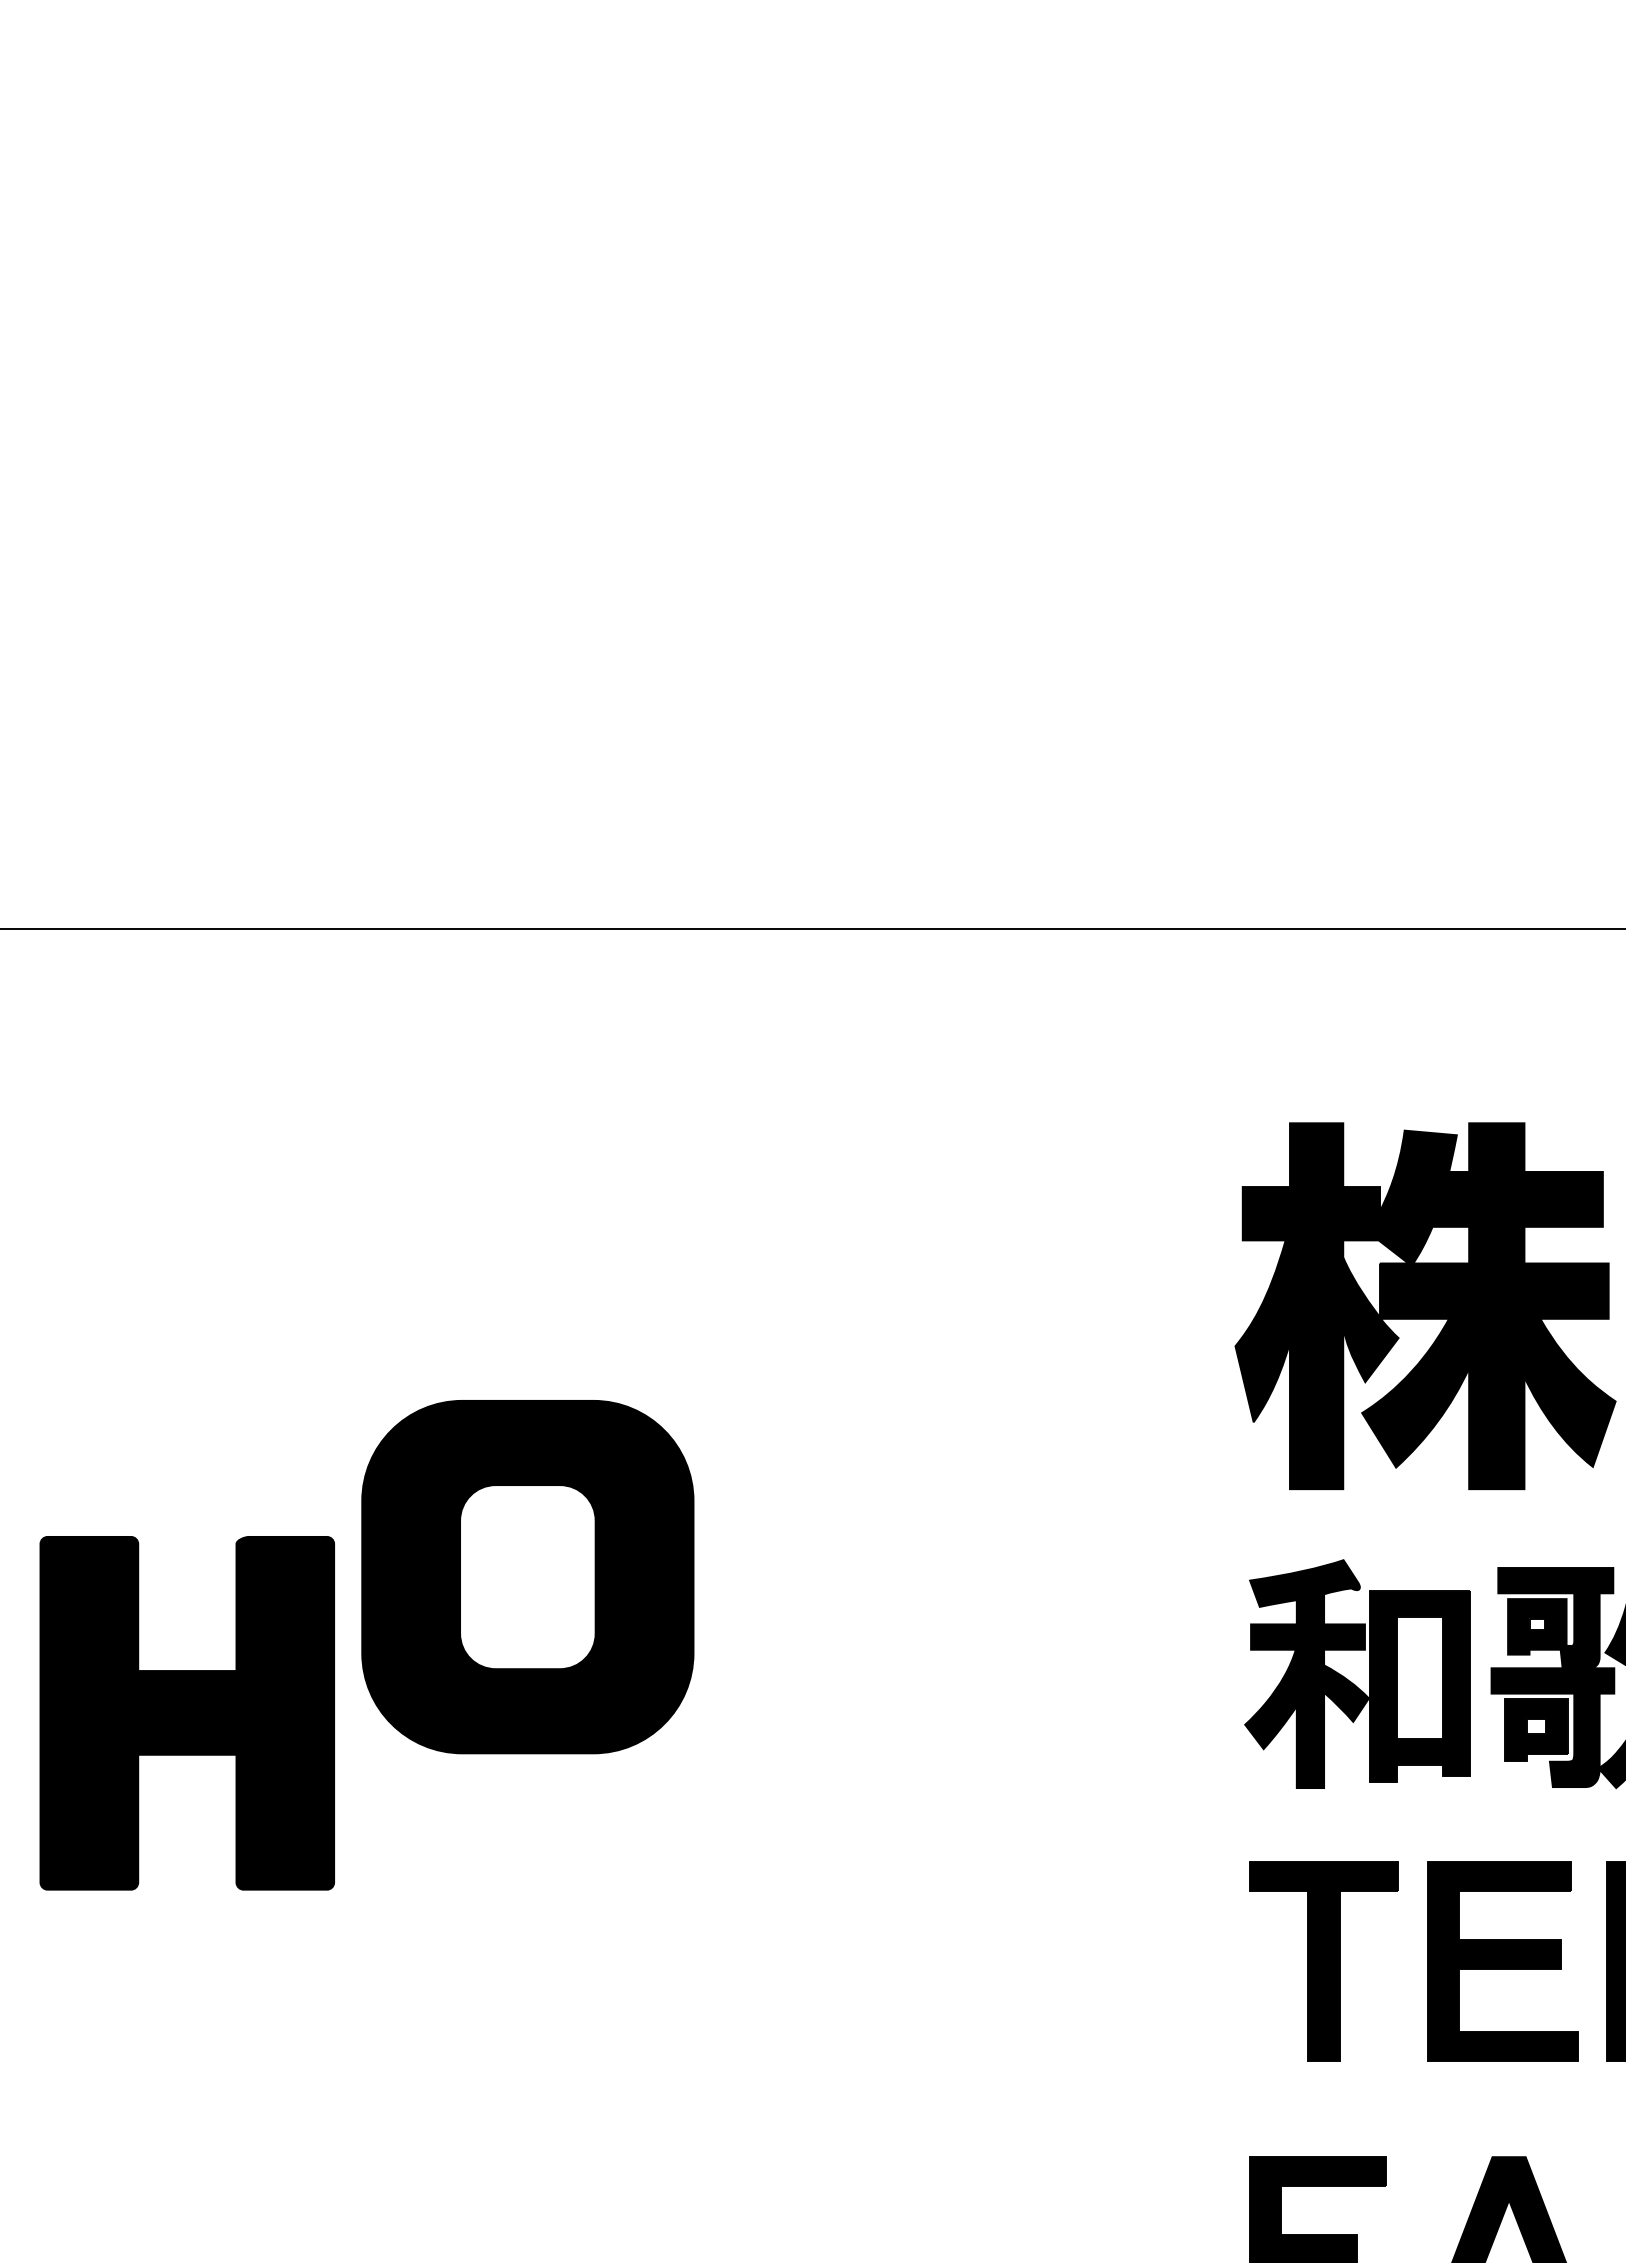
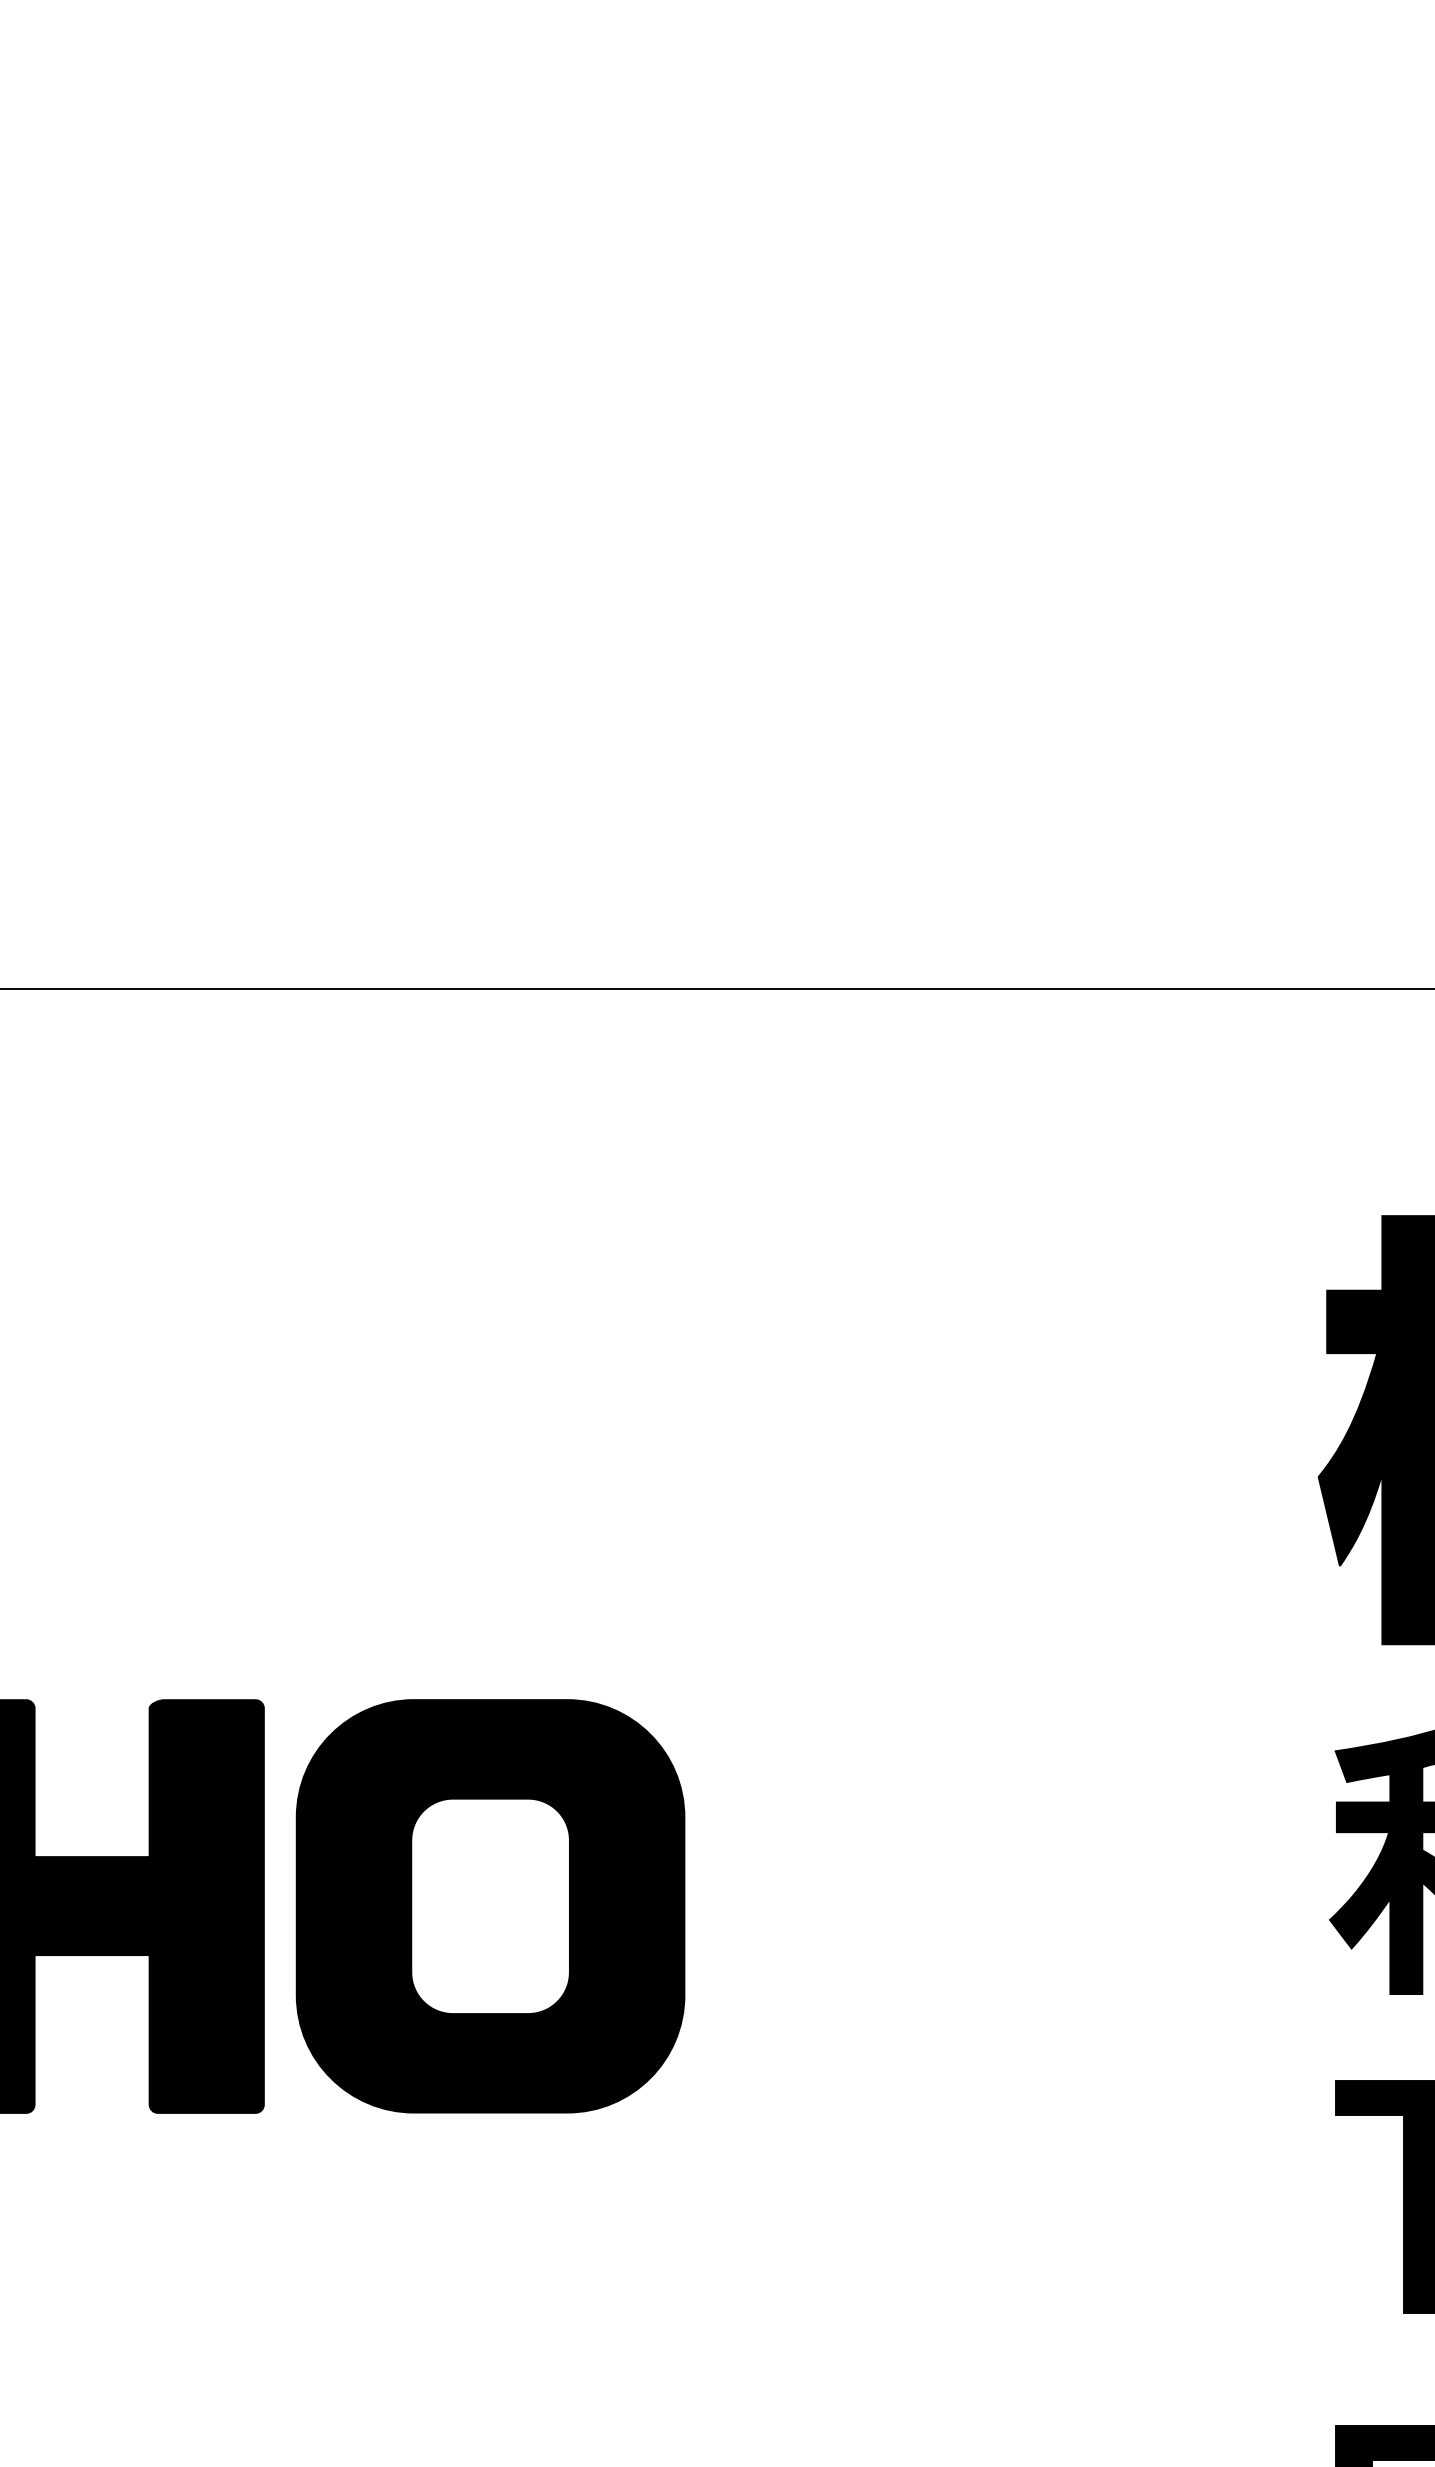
part: (527, 1577) -> (490, 1906), moved

